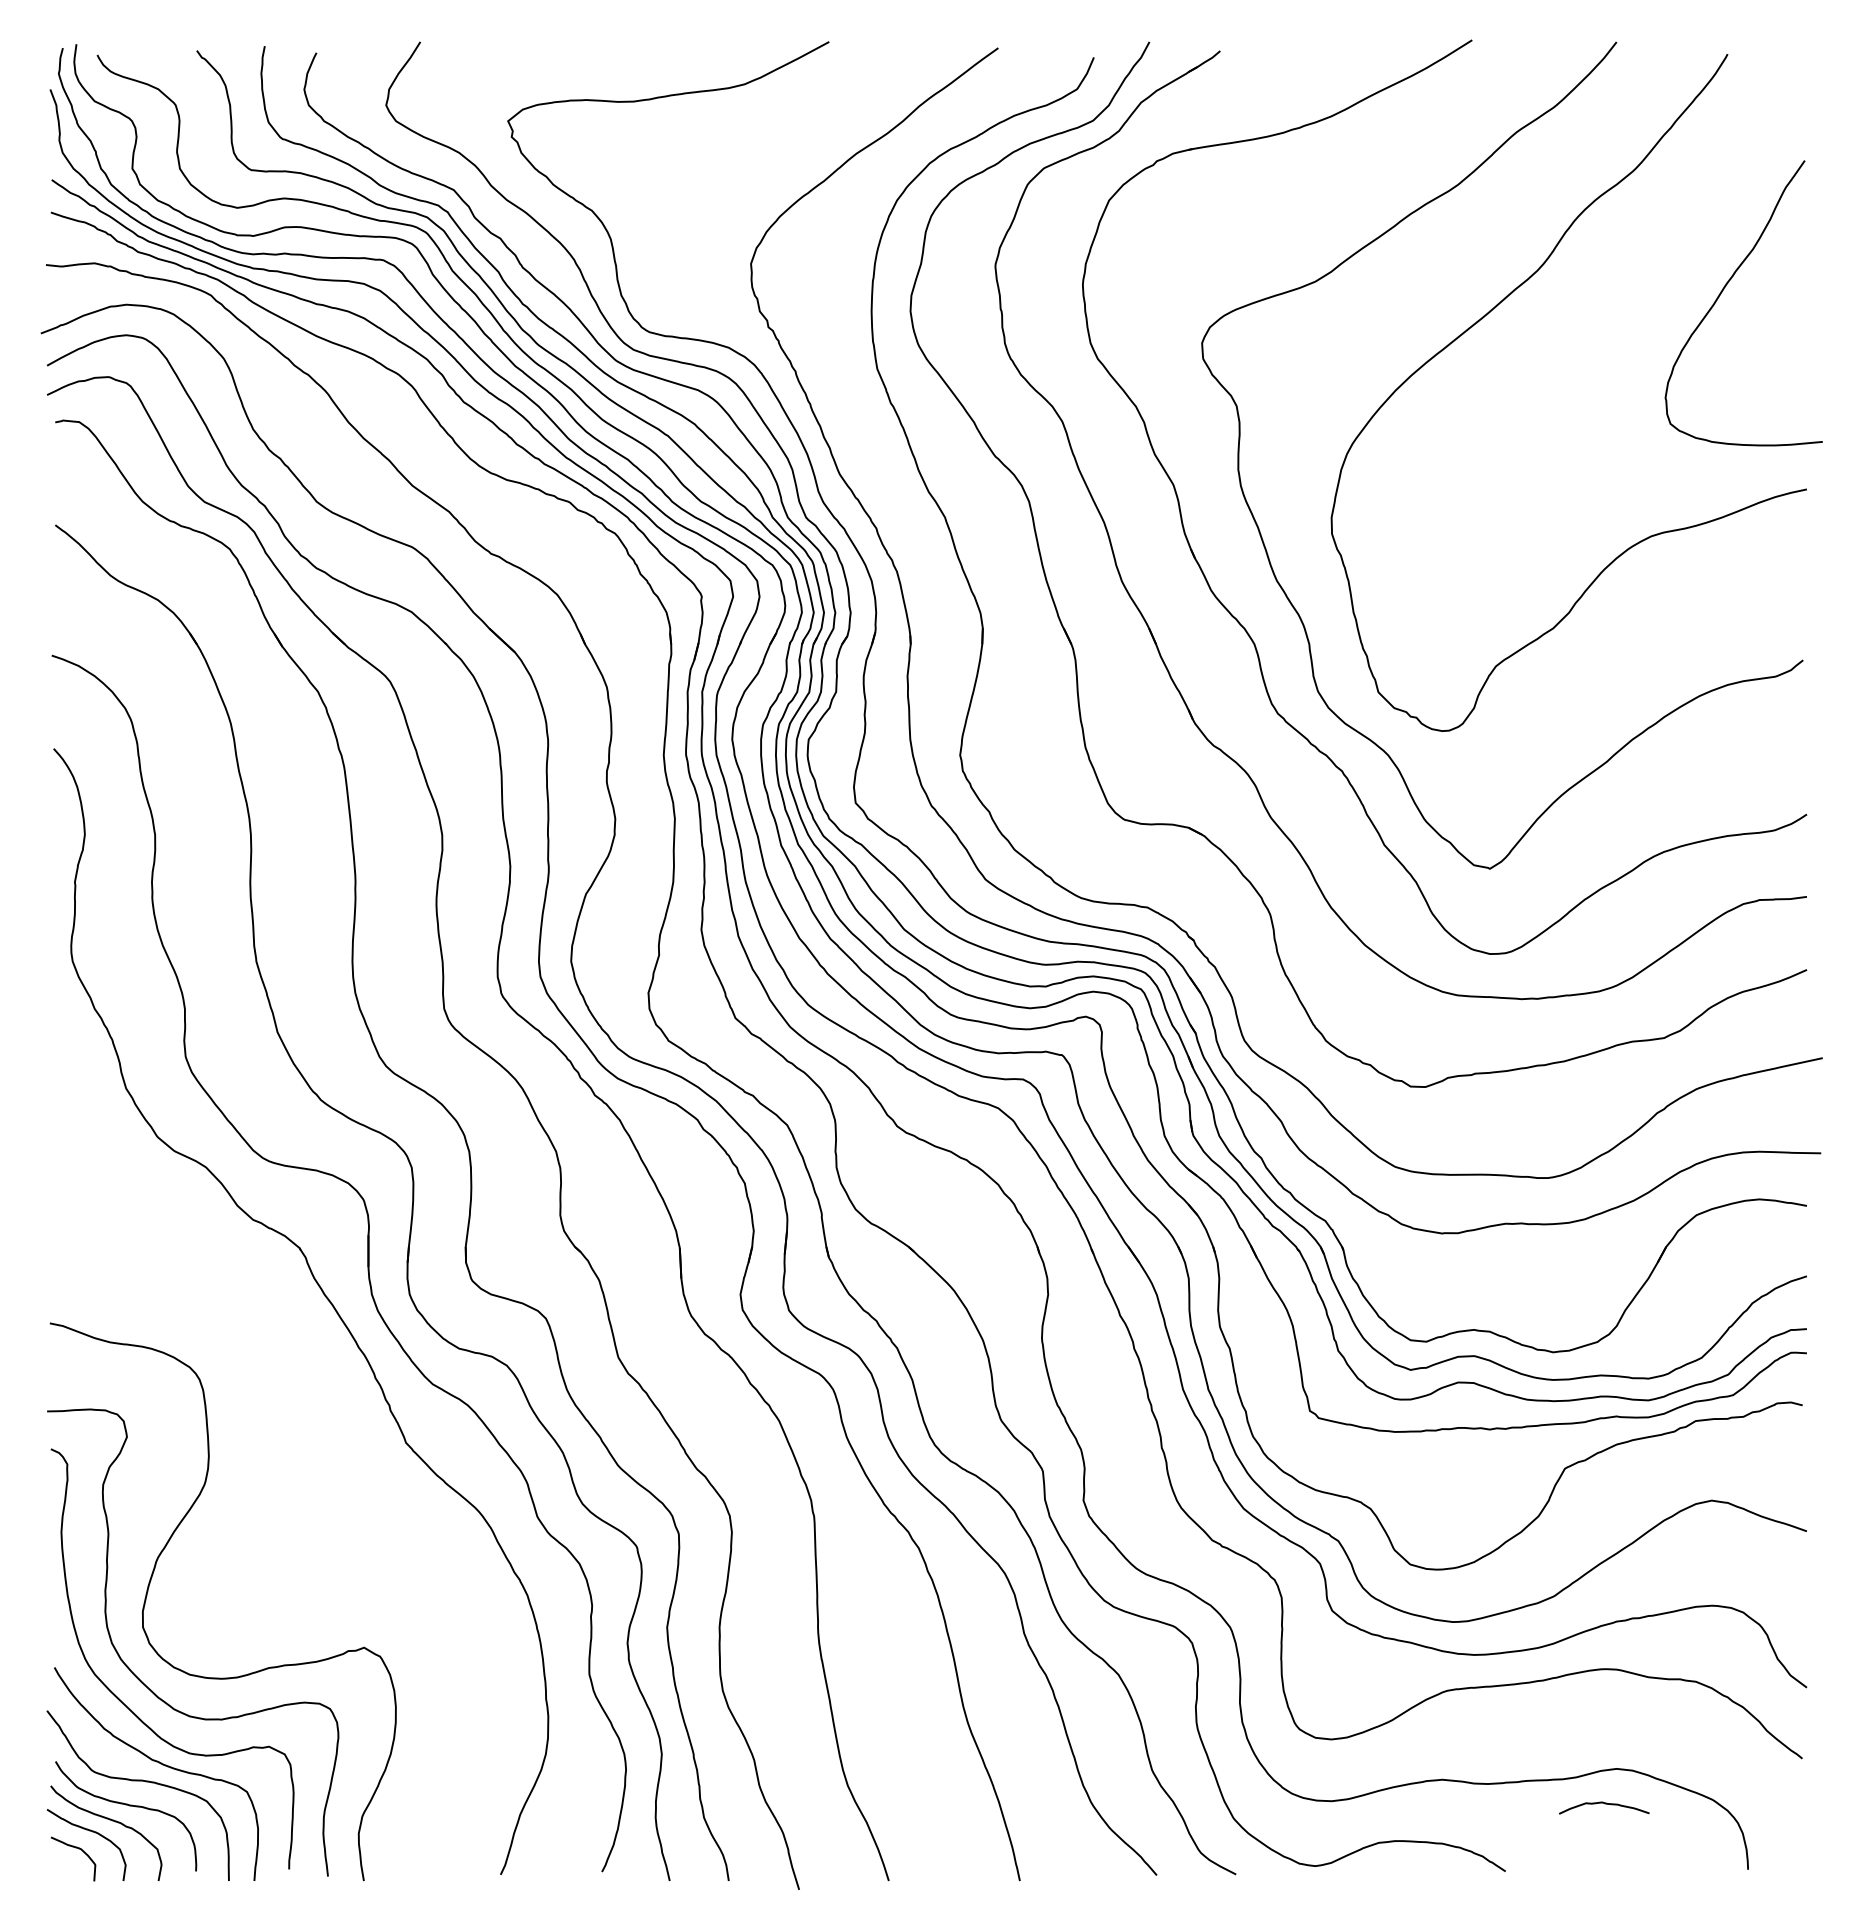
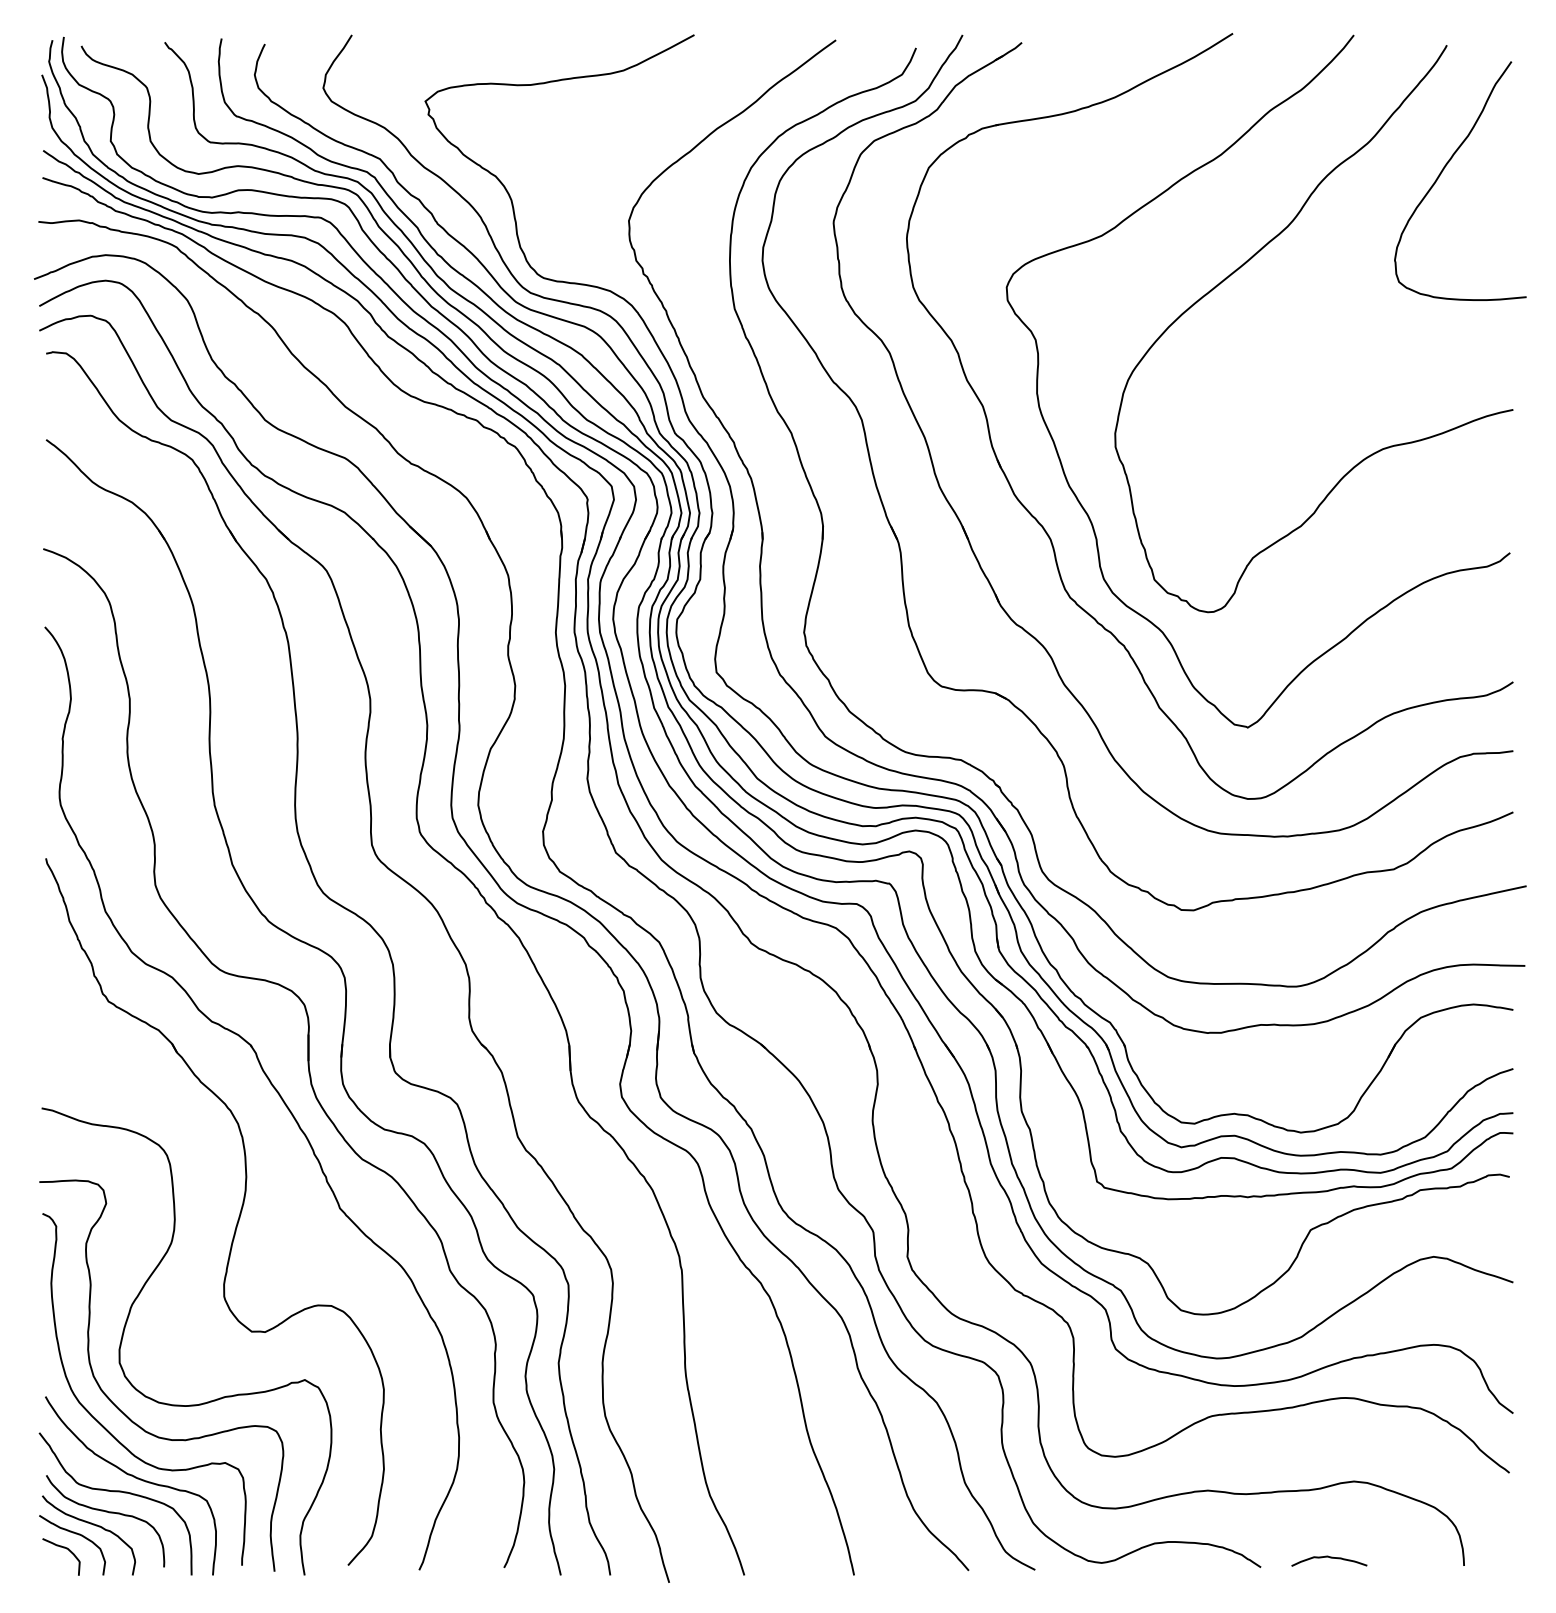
curve: (1724, 289) -> (1444, 169), moved
part: (284, 1454) -> (238, 1218), added
curve: (1604, 1804) -> (1329, 1558), moved

